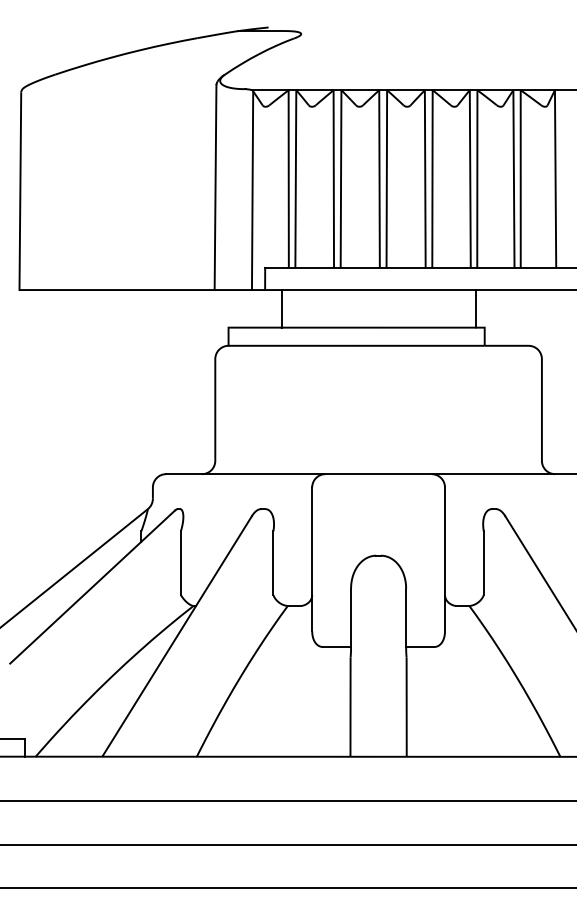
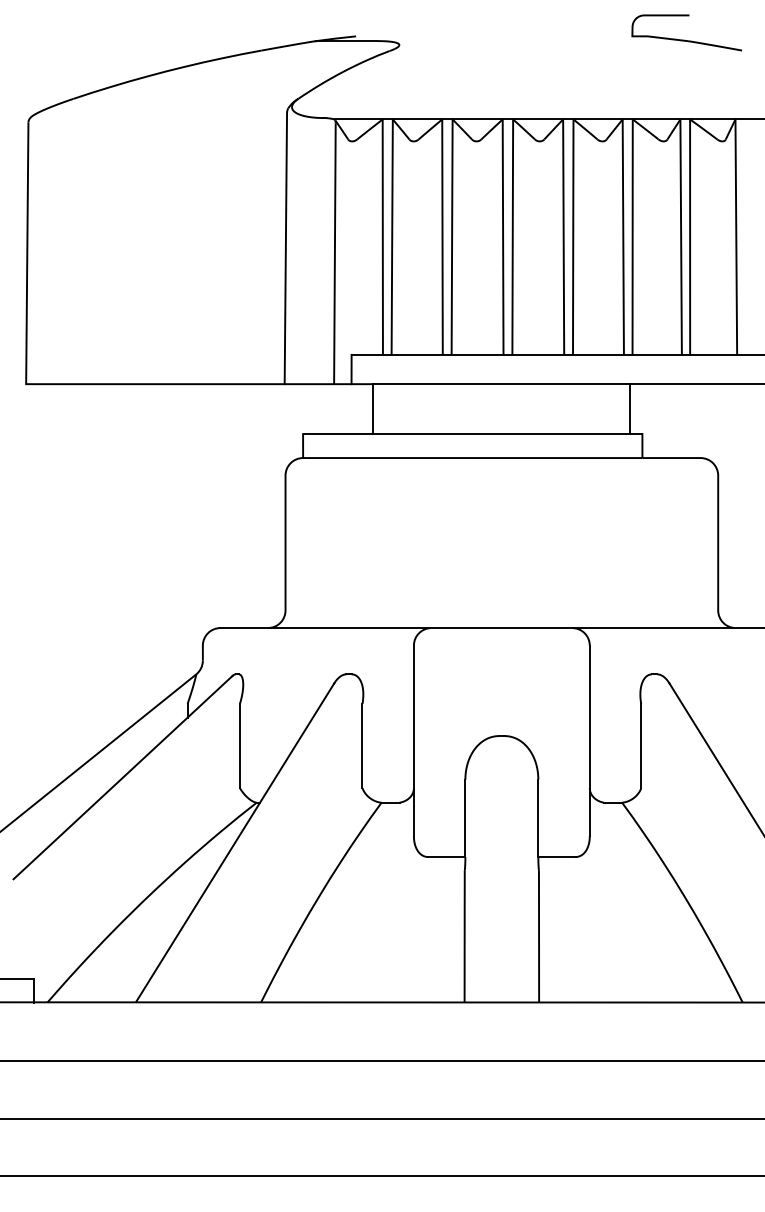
part: (516, 29) -> (684, 39), added

